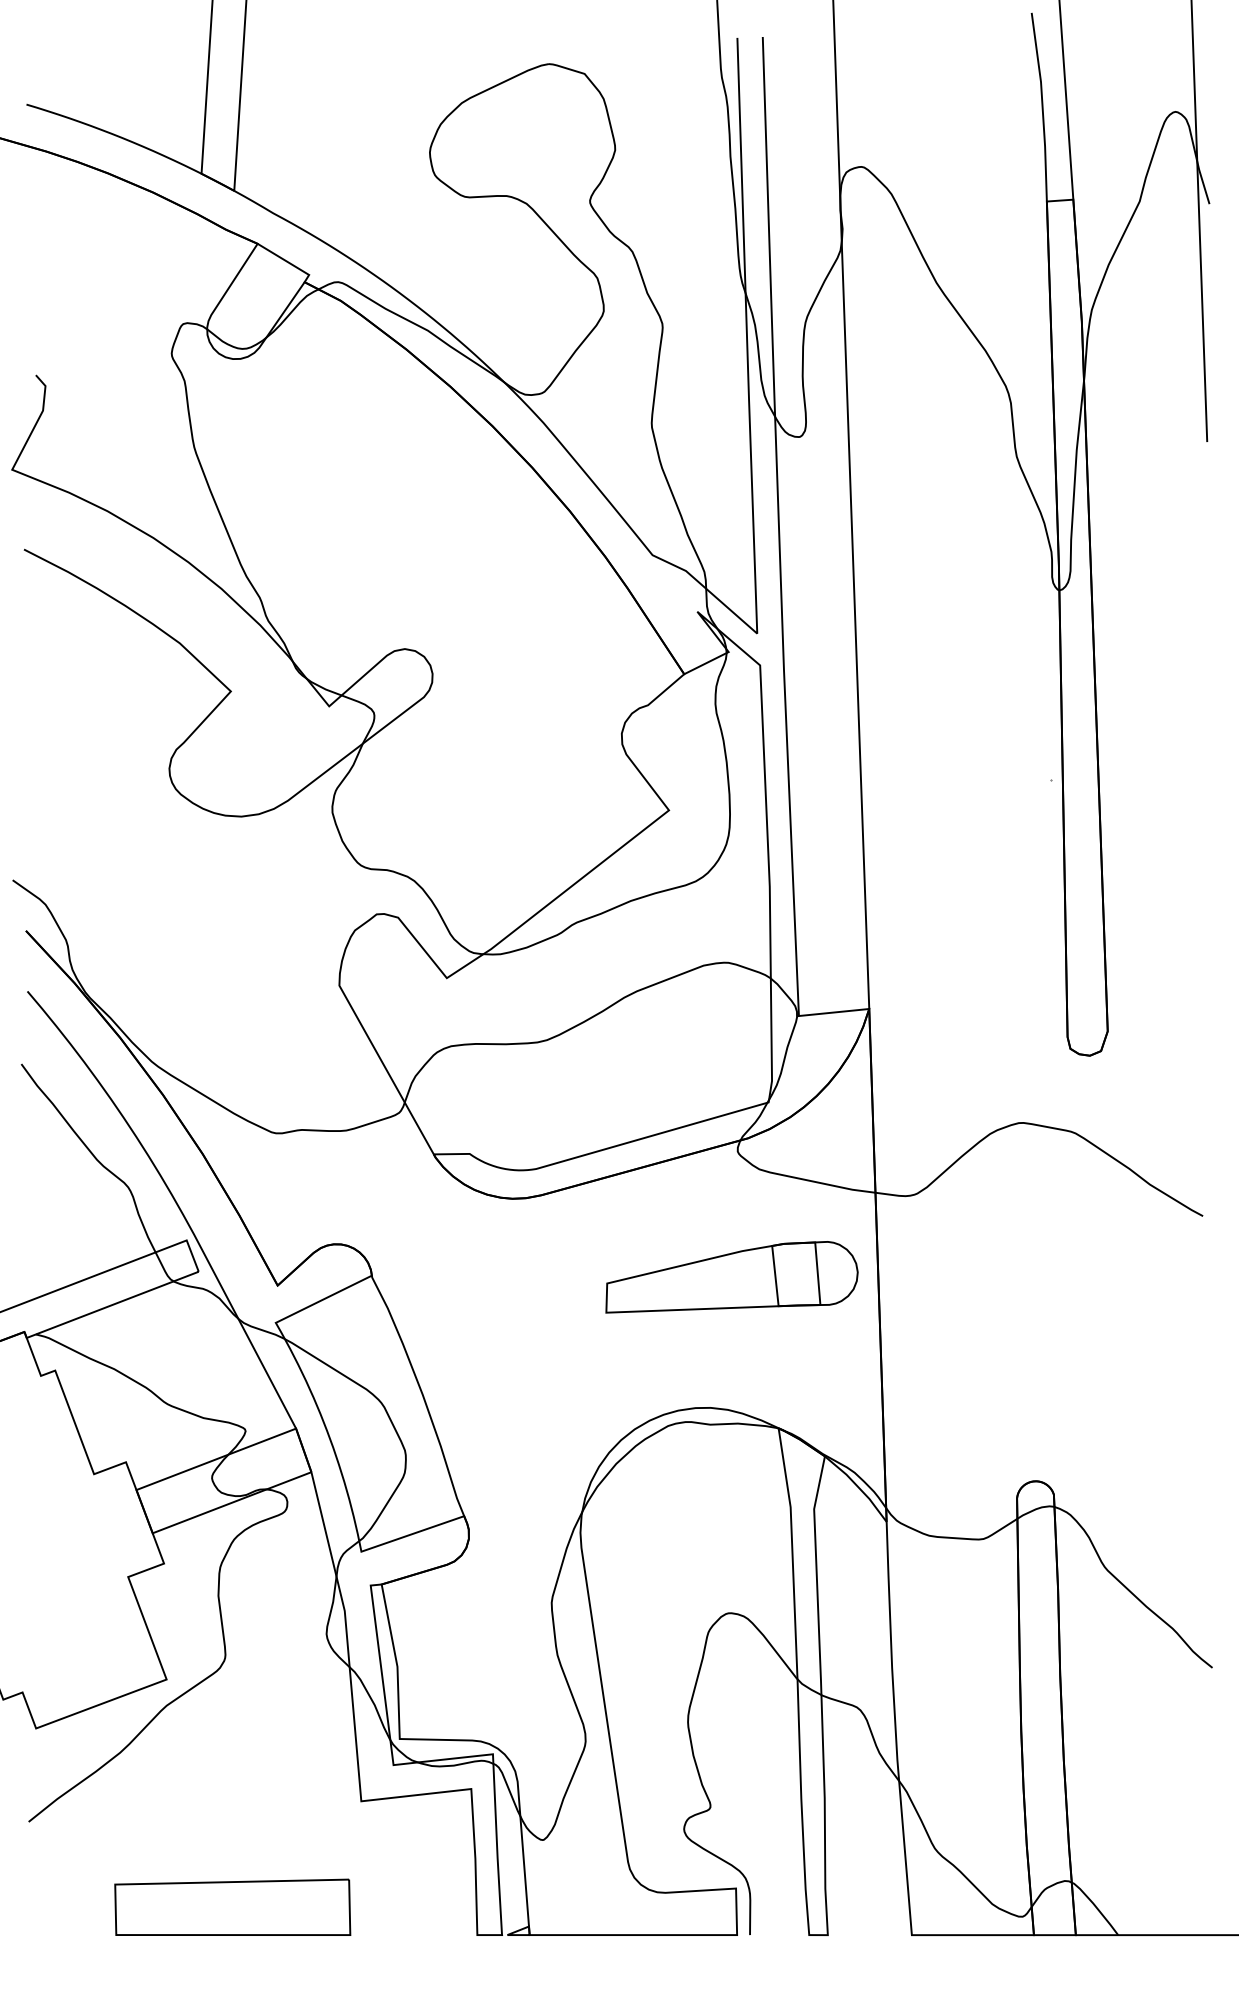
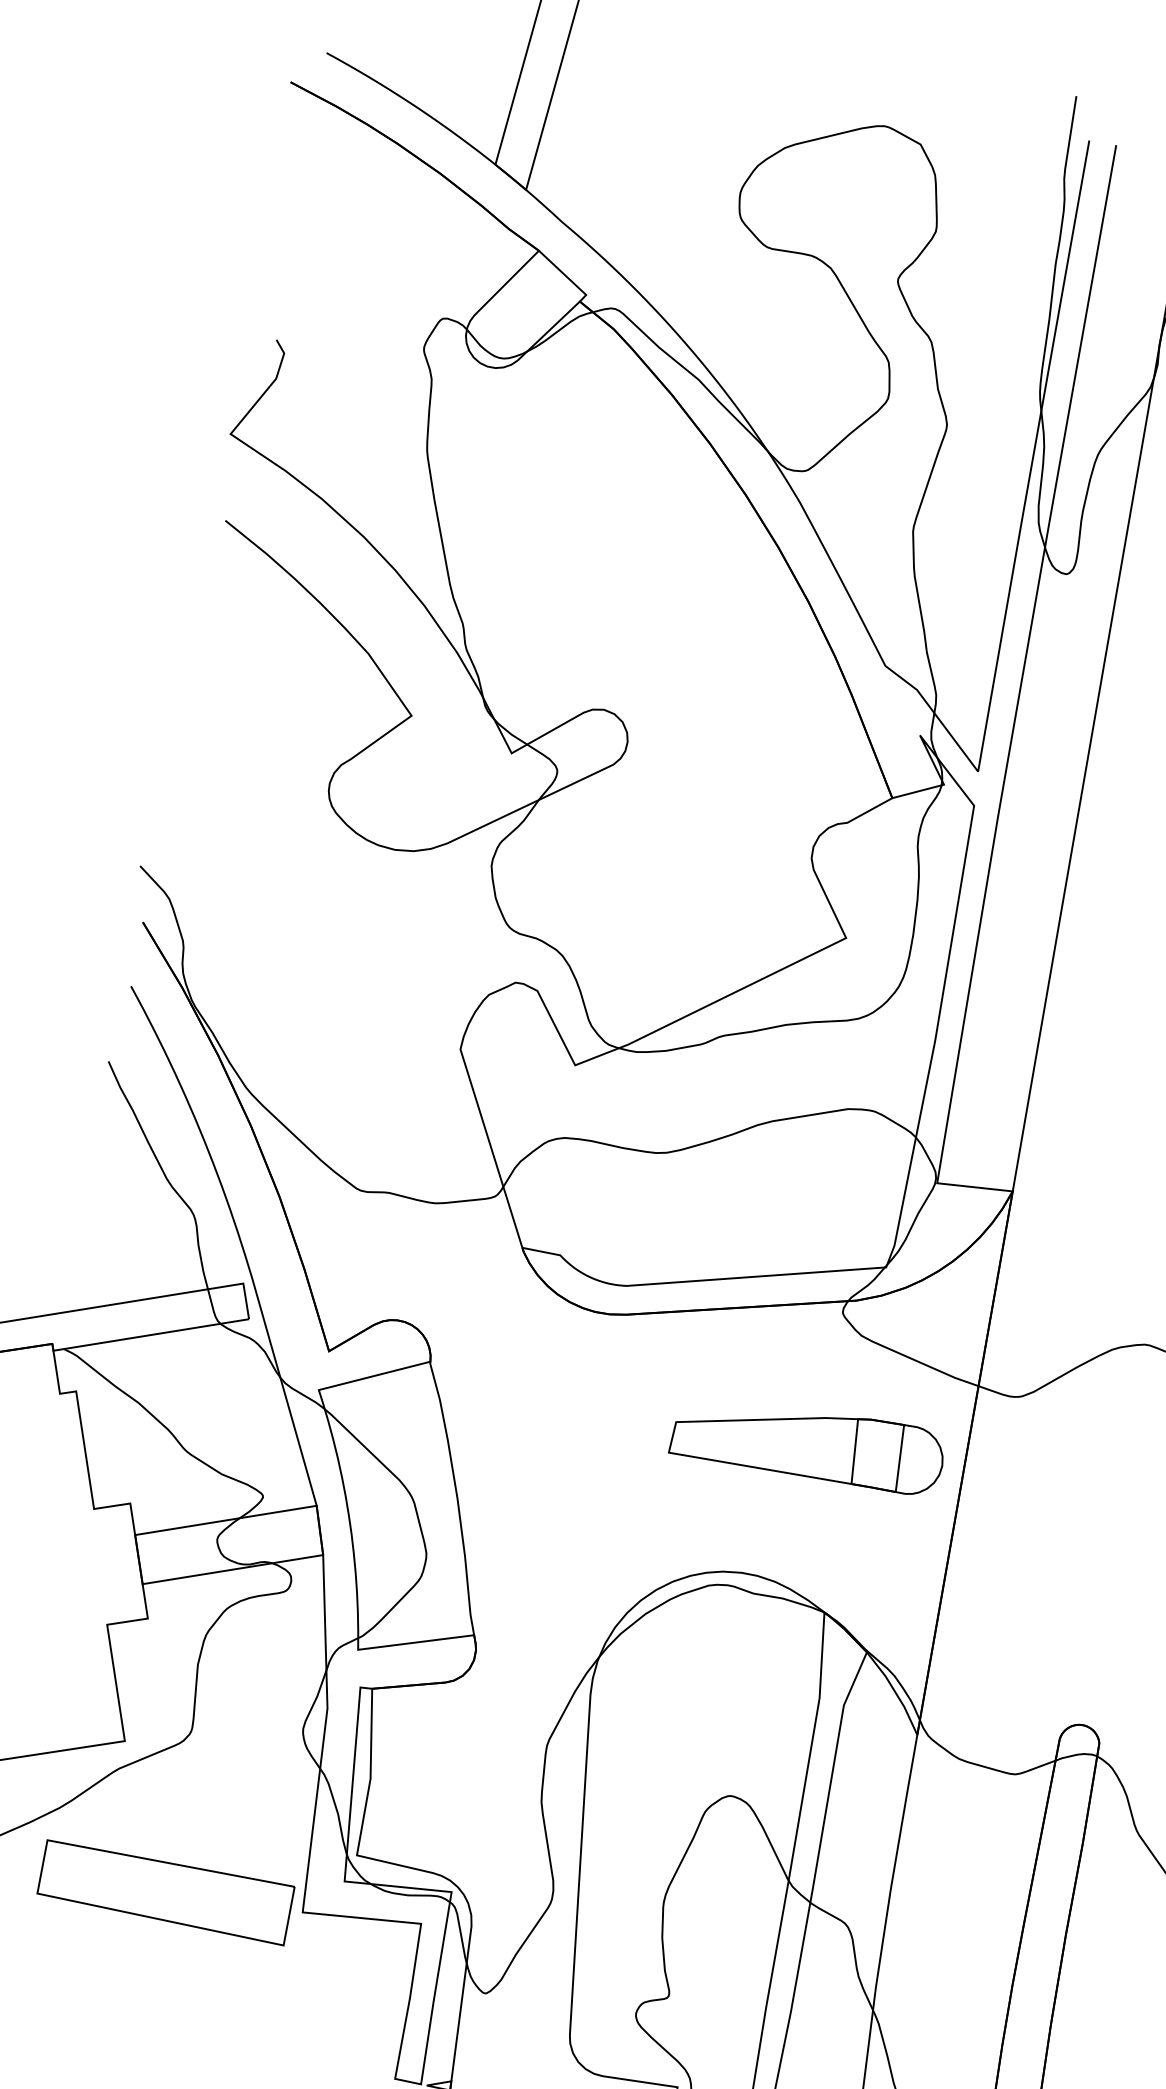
part: (232, 1906) -> (166, 1889), moved

